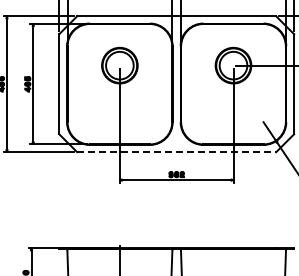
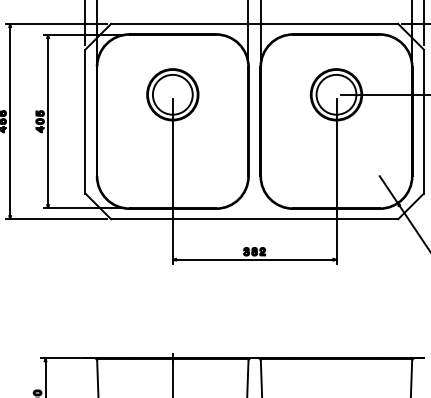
line: (176, 152) -> (254, 219), dashed -> solid

